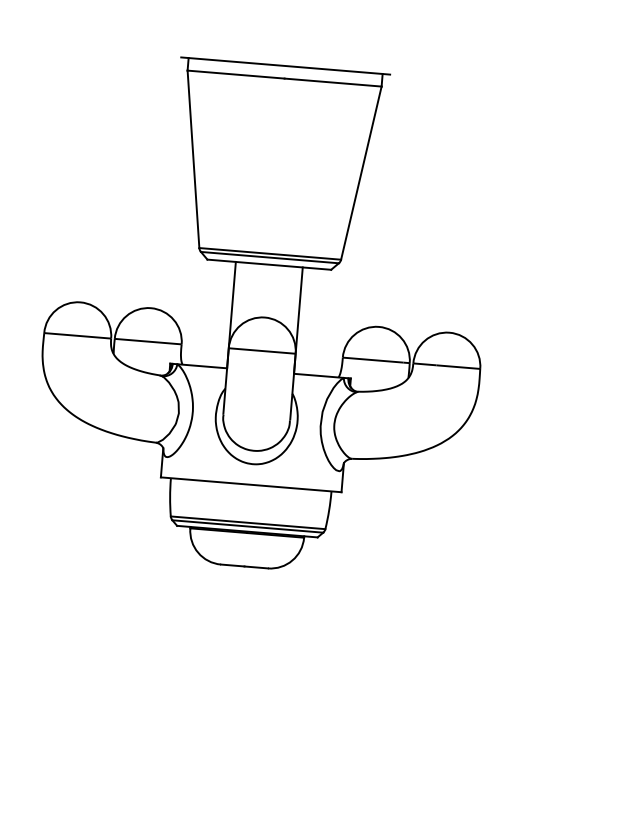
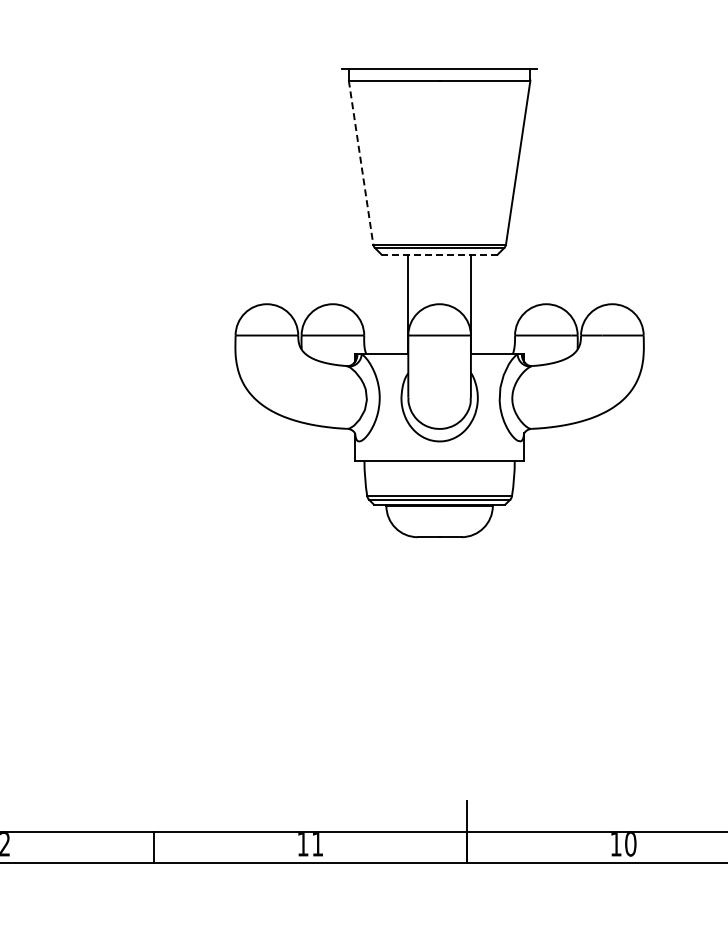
line: (193, 159) -> (361, 162), solid -> dashed
line: (269, 264) -> (439, 254), solid -> dashed

